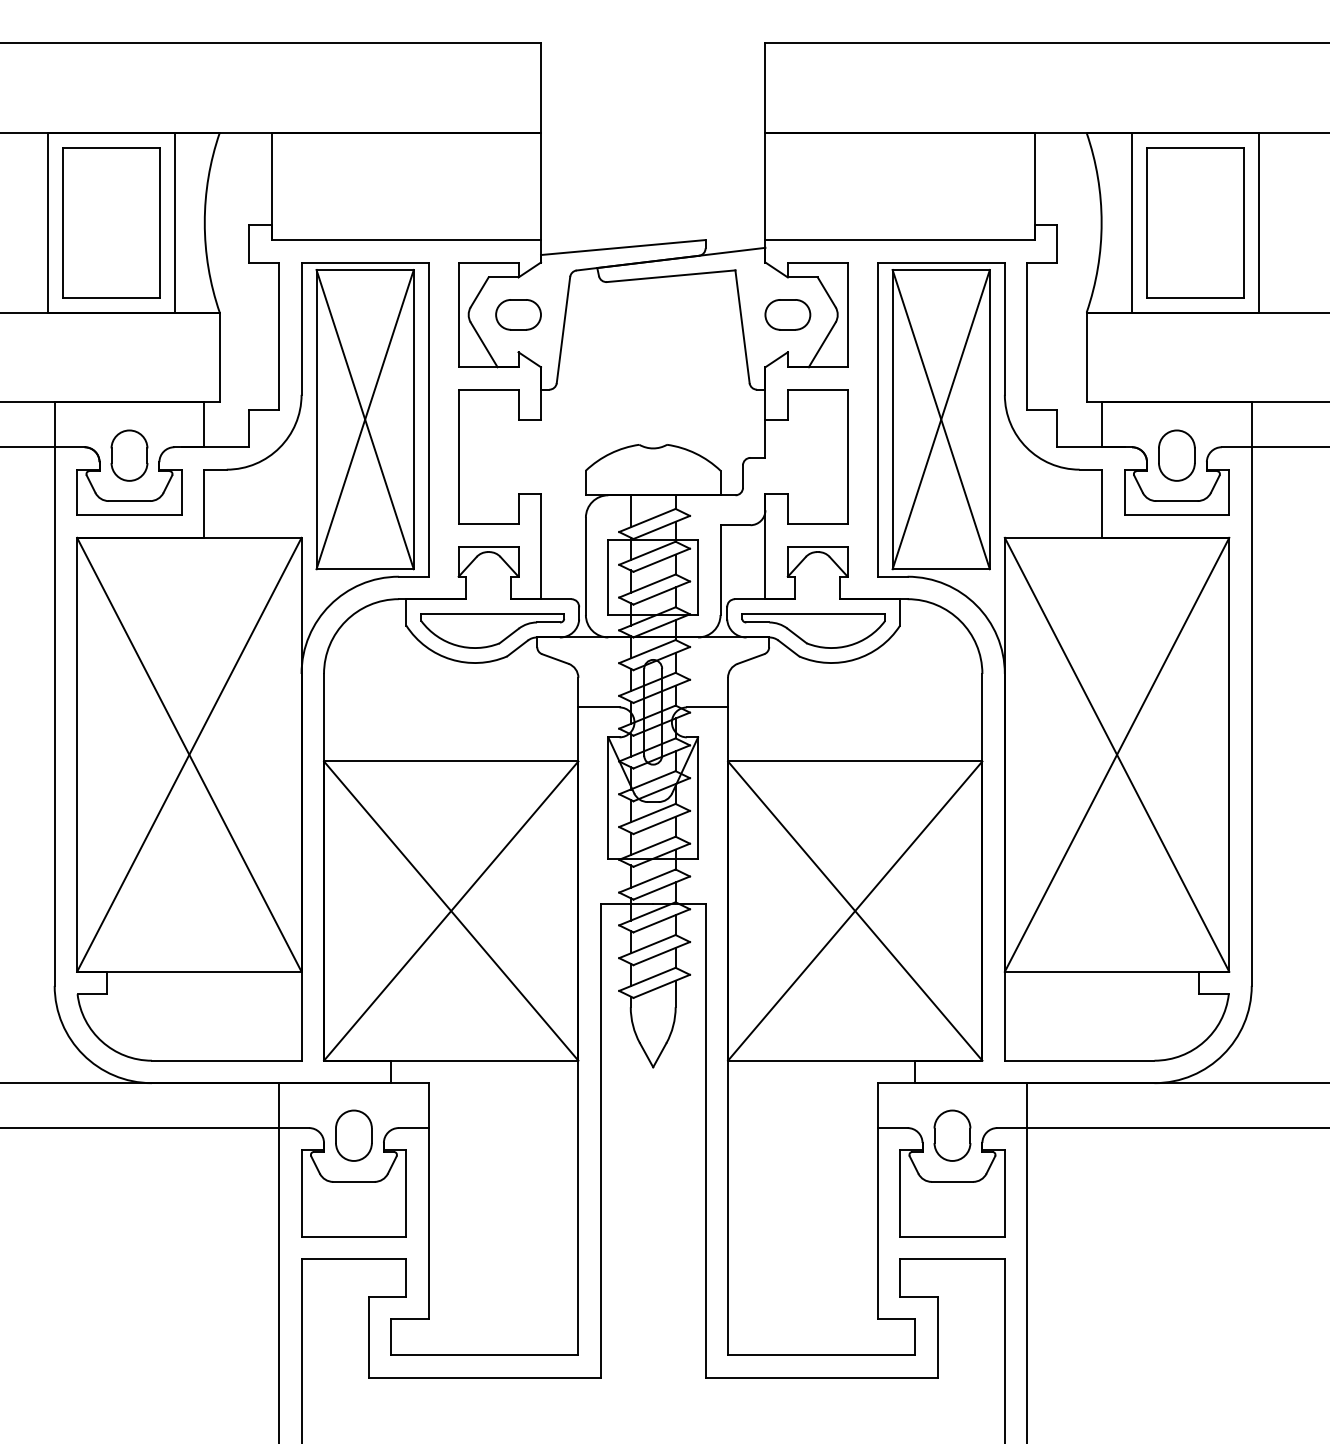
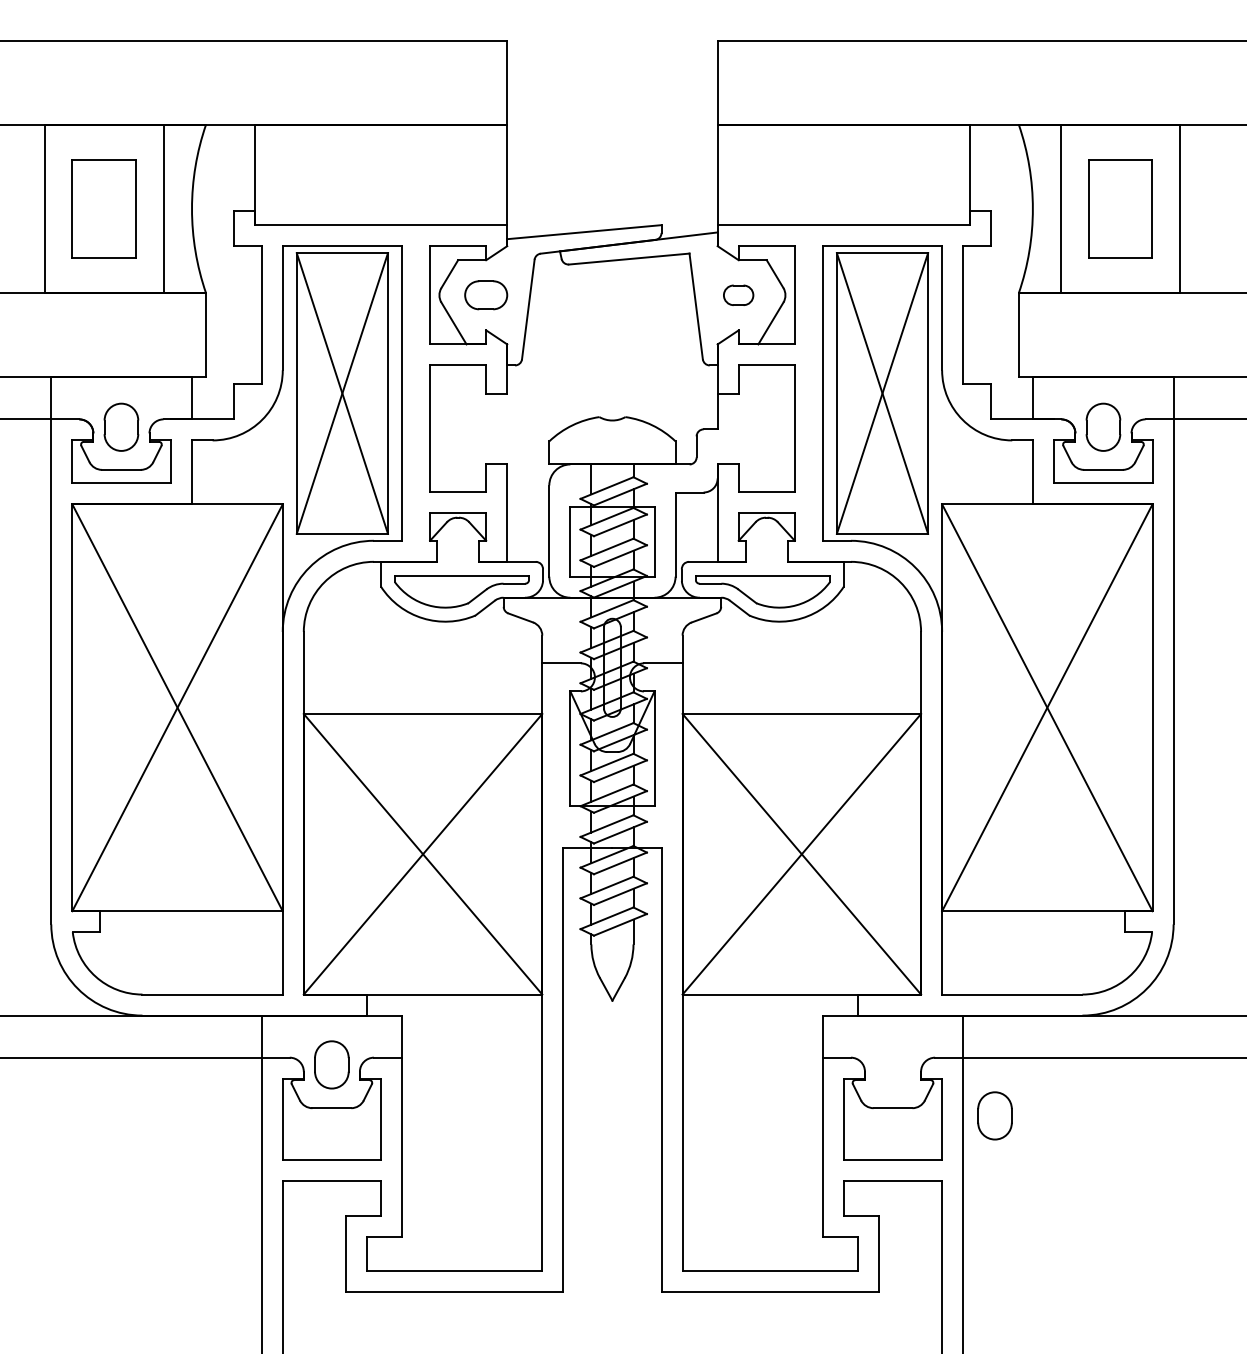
part: (111, 222) -> (104, 208), size x0.7
part: (1195, 222) -> (1120, 208), size x0.7
part: (787, 315) -> (738, 295), size x0.7
part: (951, 1135) -> (994, 1115), moved

